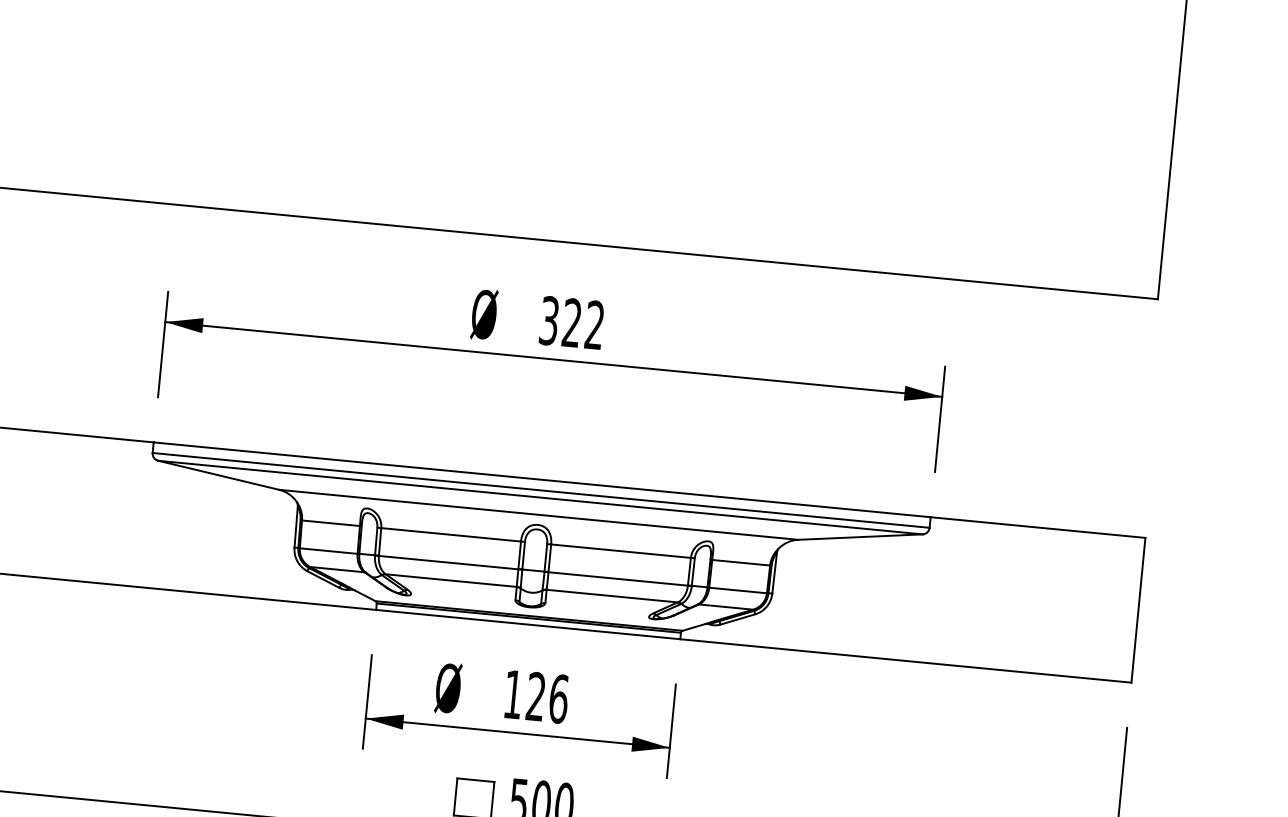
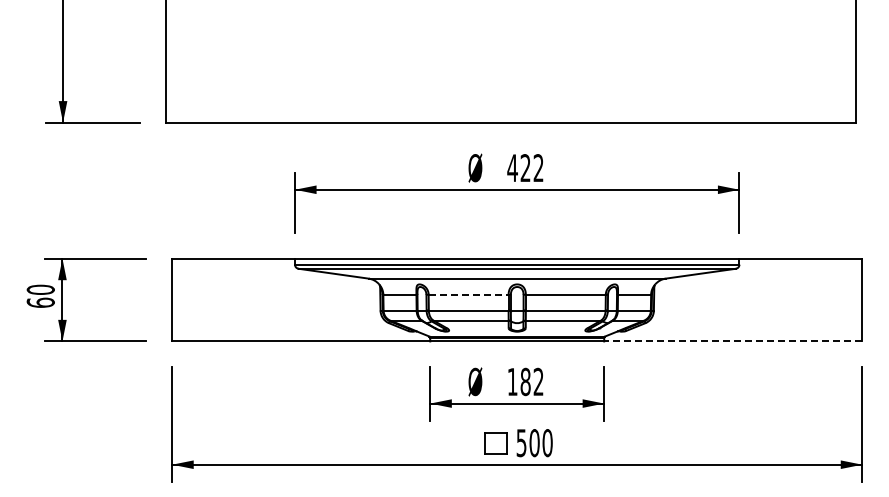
text: (549, 321) -> (512, 168), 322 -> 422
line: (450, 534) -> (468, 294), solid -> dashed
line: (904, 660) -> (732, 341), solid -> dashed
text: (546, 697) -> (531, 381), 126 -> 182

